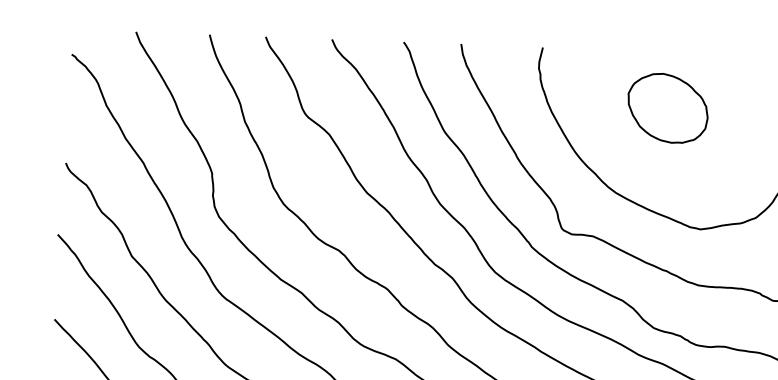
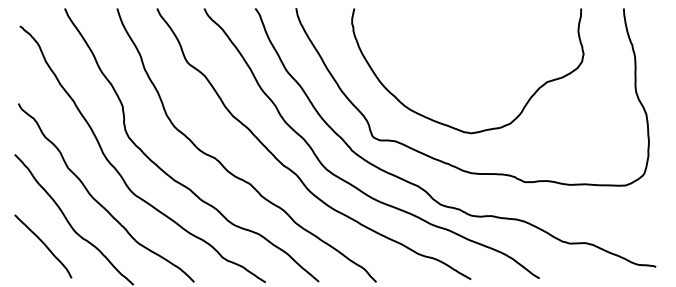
part: (667, 108) -> (444, 48), removed

